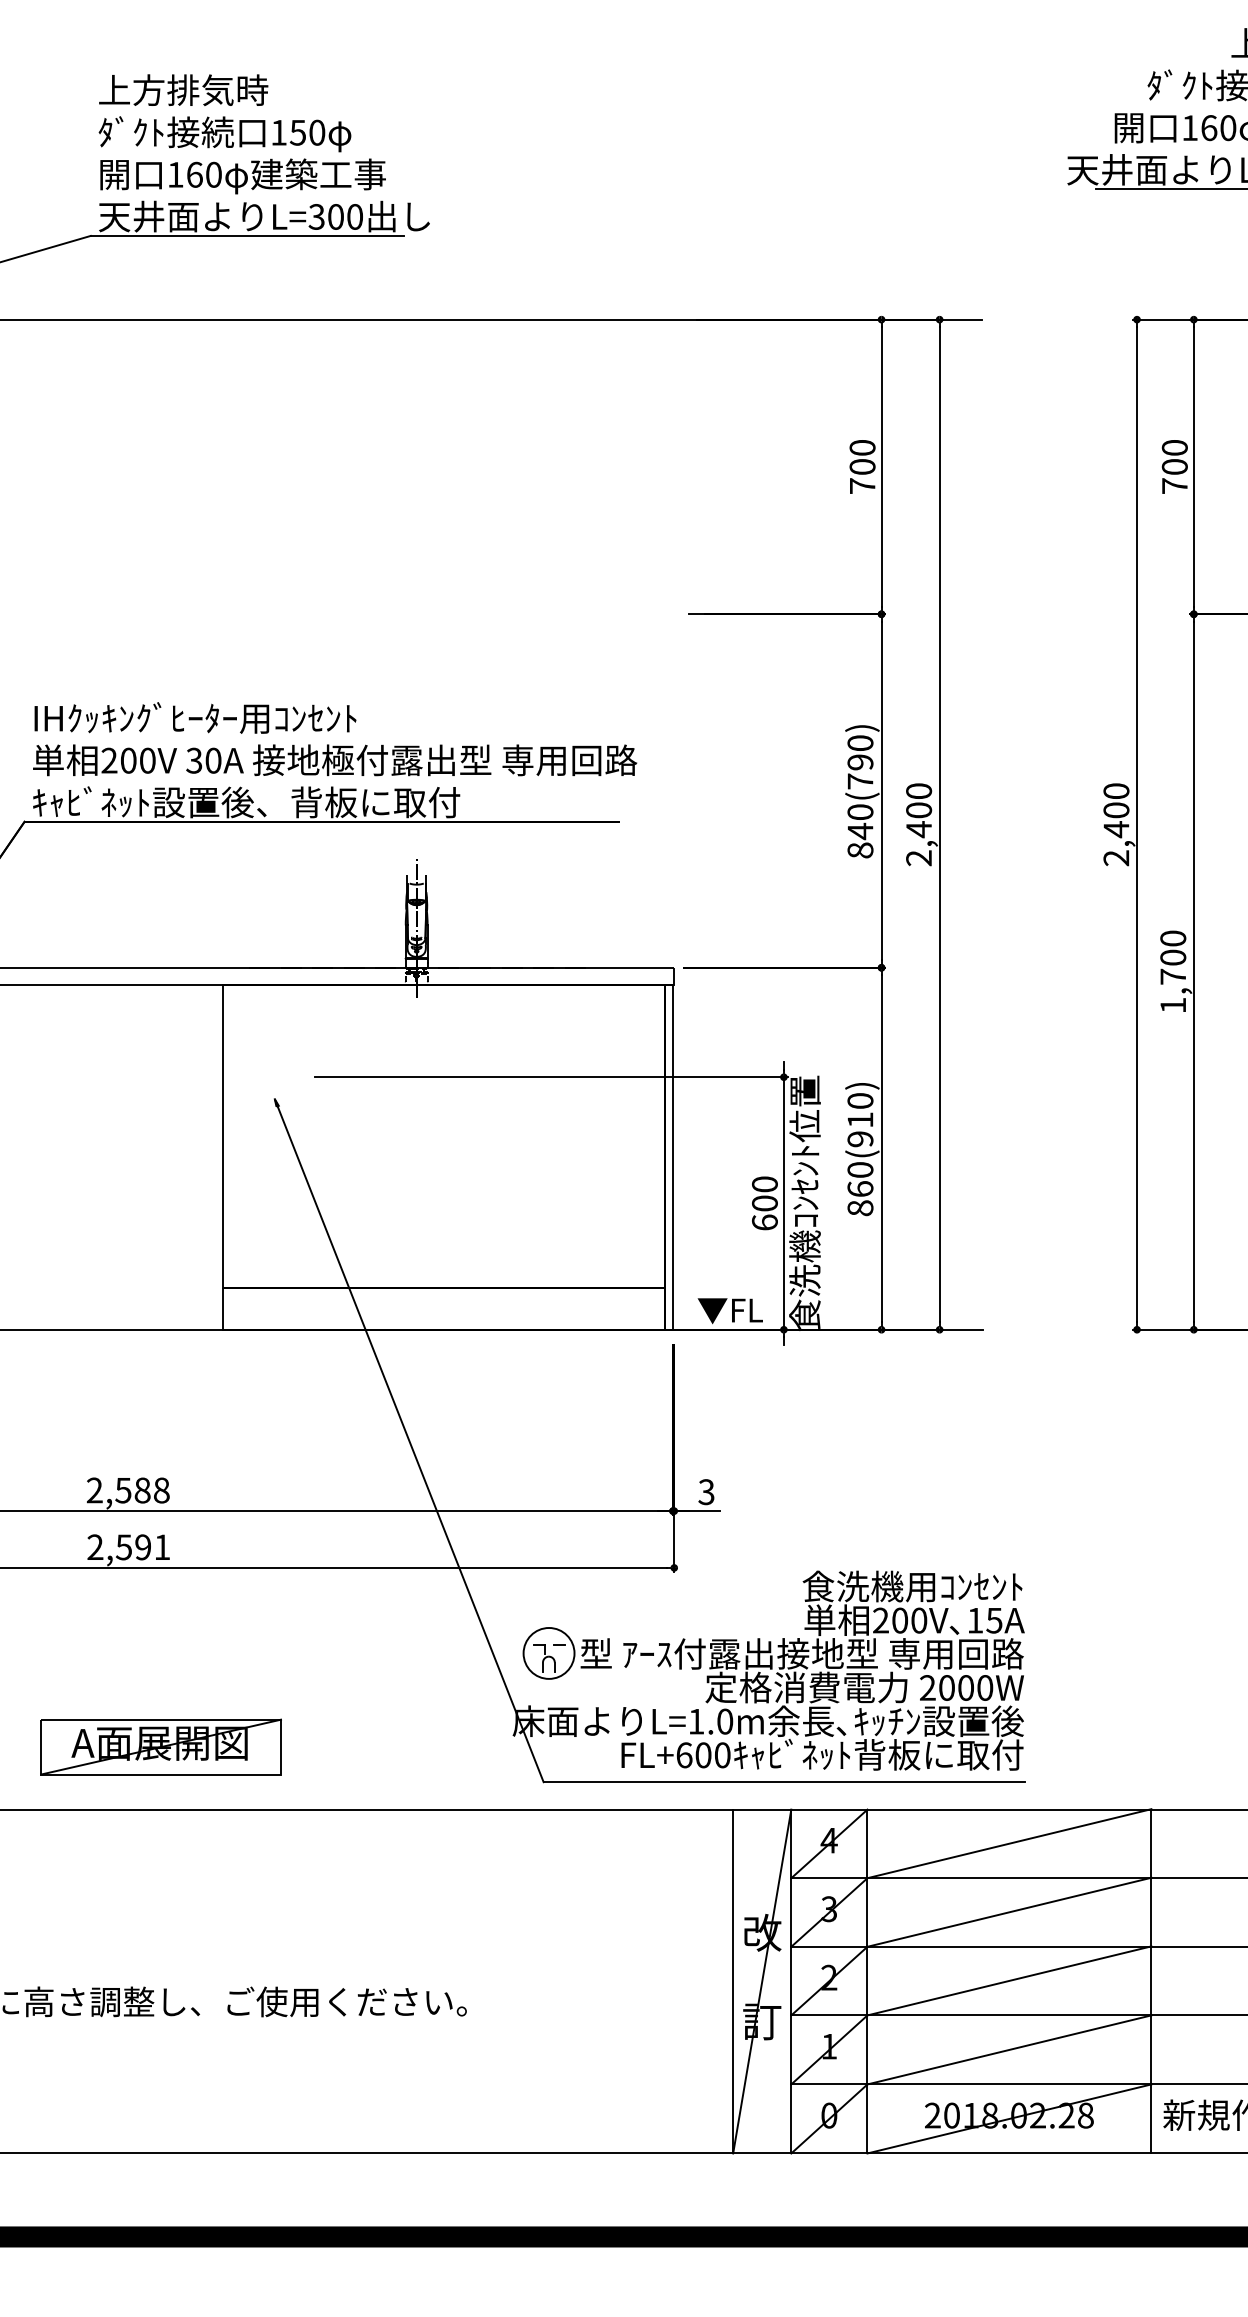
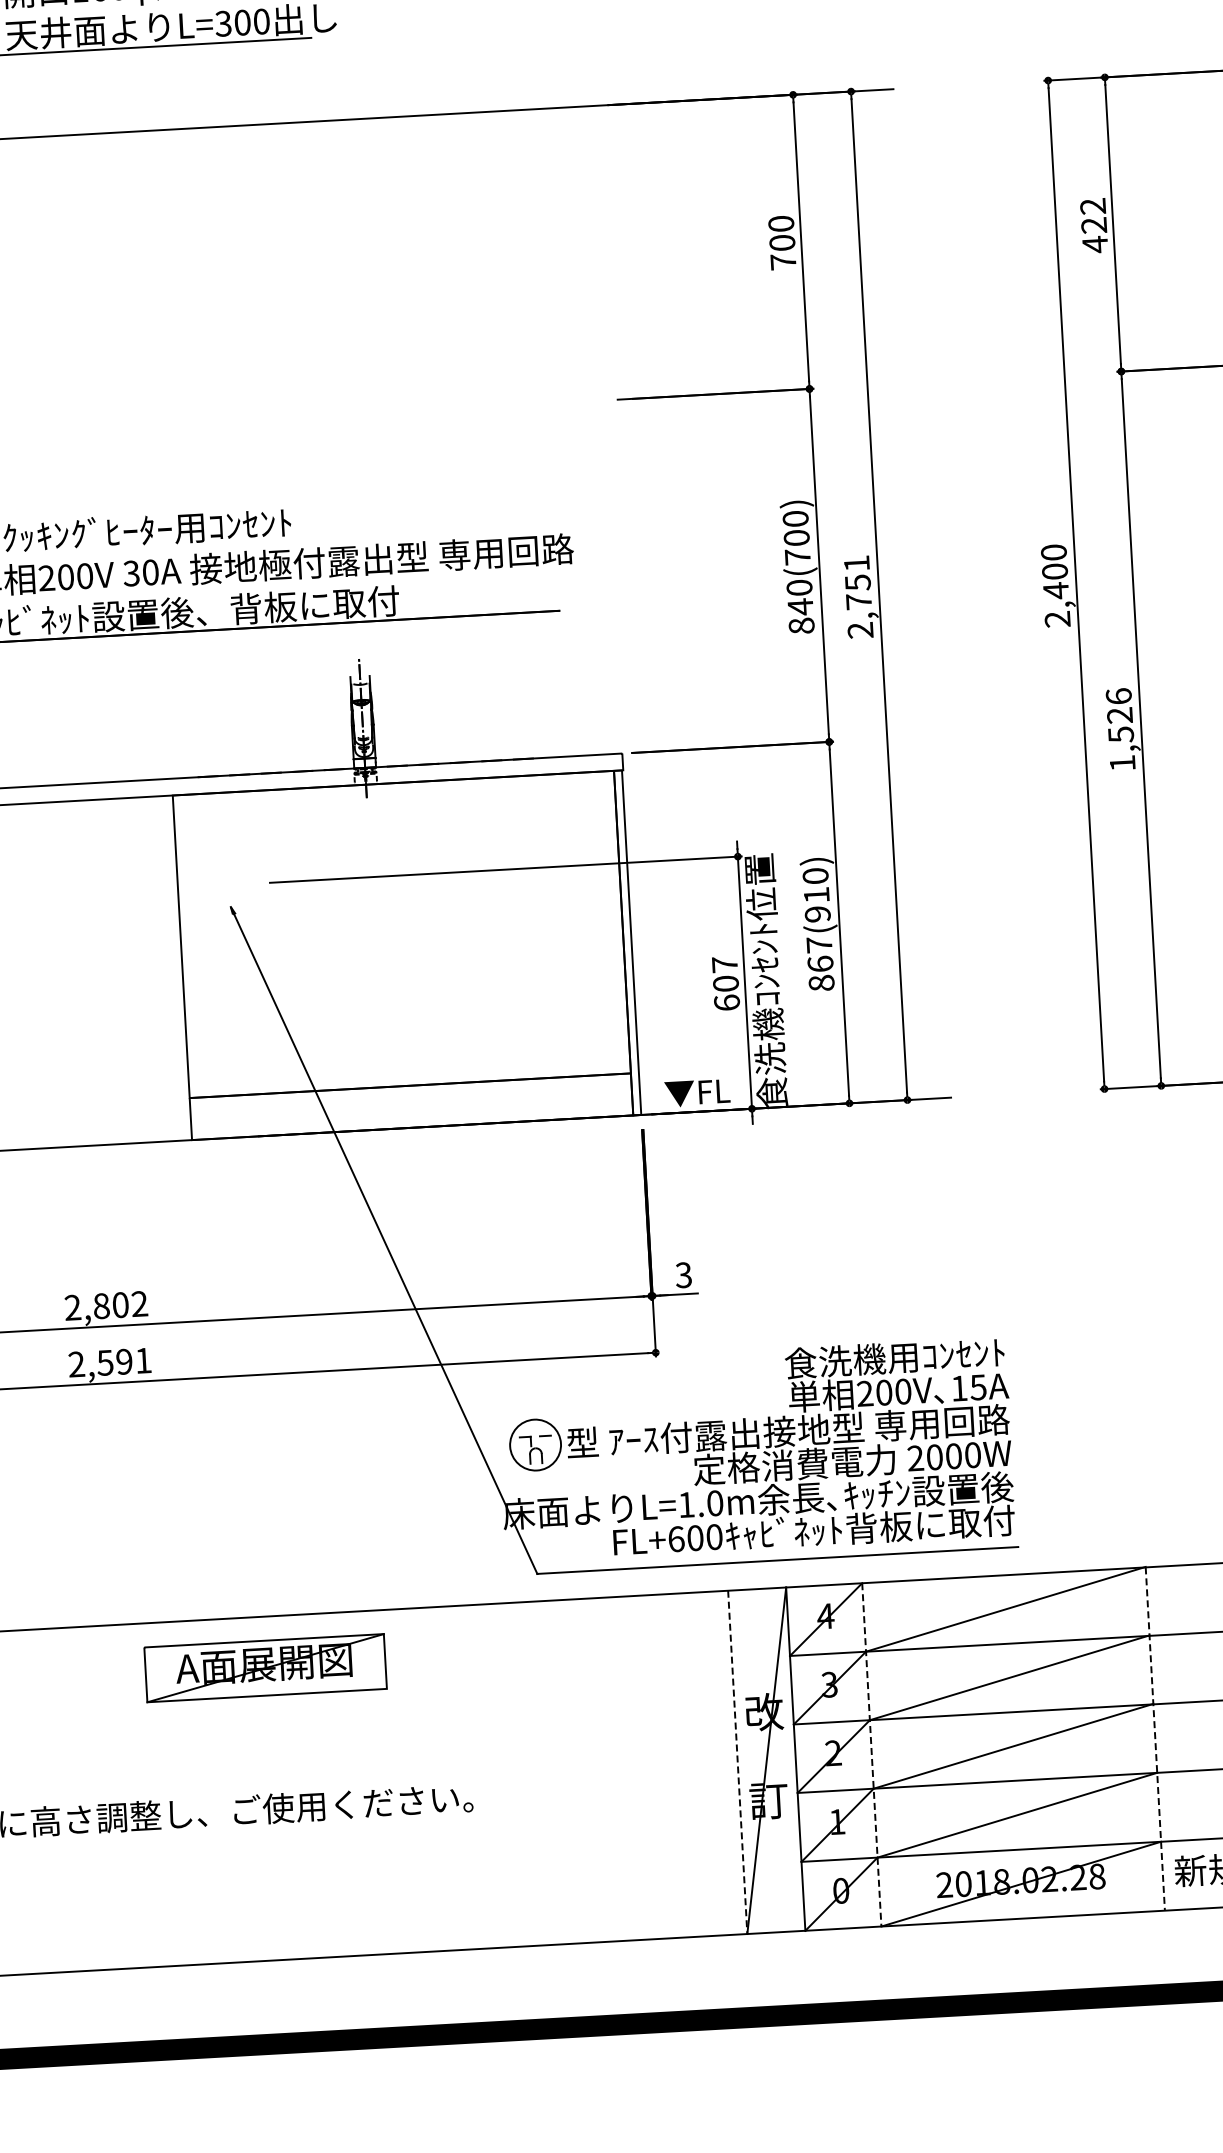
text: (1174, 467) -> (1093, 226), 700 -> 422
text: (860, 762) -> (796, 538), 840(790) -> 840(700)
text: (919, 810) -> (858, 582), 2,400 -> 2,751
text: (1173, 957) -> (1120, 715), 1,700 -> 1,526
text: (860, 1169) -> (819, 944), 860(910) -> 867(910)
text: (764, 1184) -> (724, 964), 600 -> 607
text: (142, 1490) -> (120, 1305), 2,588 -> 2,802
part: (160, 1746) -> (265, 1667), moved
line: (733, 1981) -> (738, 1762), solid -> dashed
line: (867, 1981) -> (871, 1754), solid -> dashed
line: (1151, 1981) -> (1155, 1739), solid -> dashed

